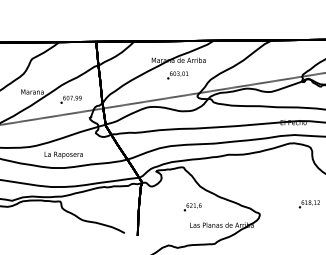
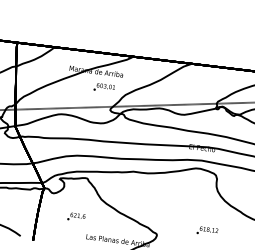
text: (177, 75) -> (104, 87), moved
text: (192, 207) -> (76, 217), moved

